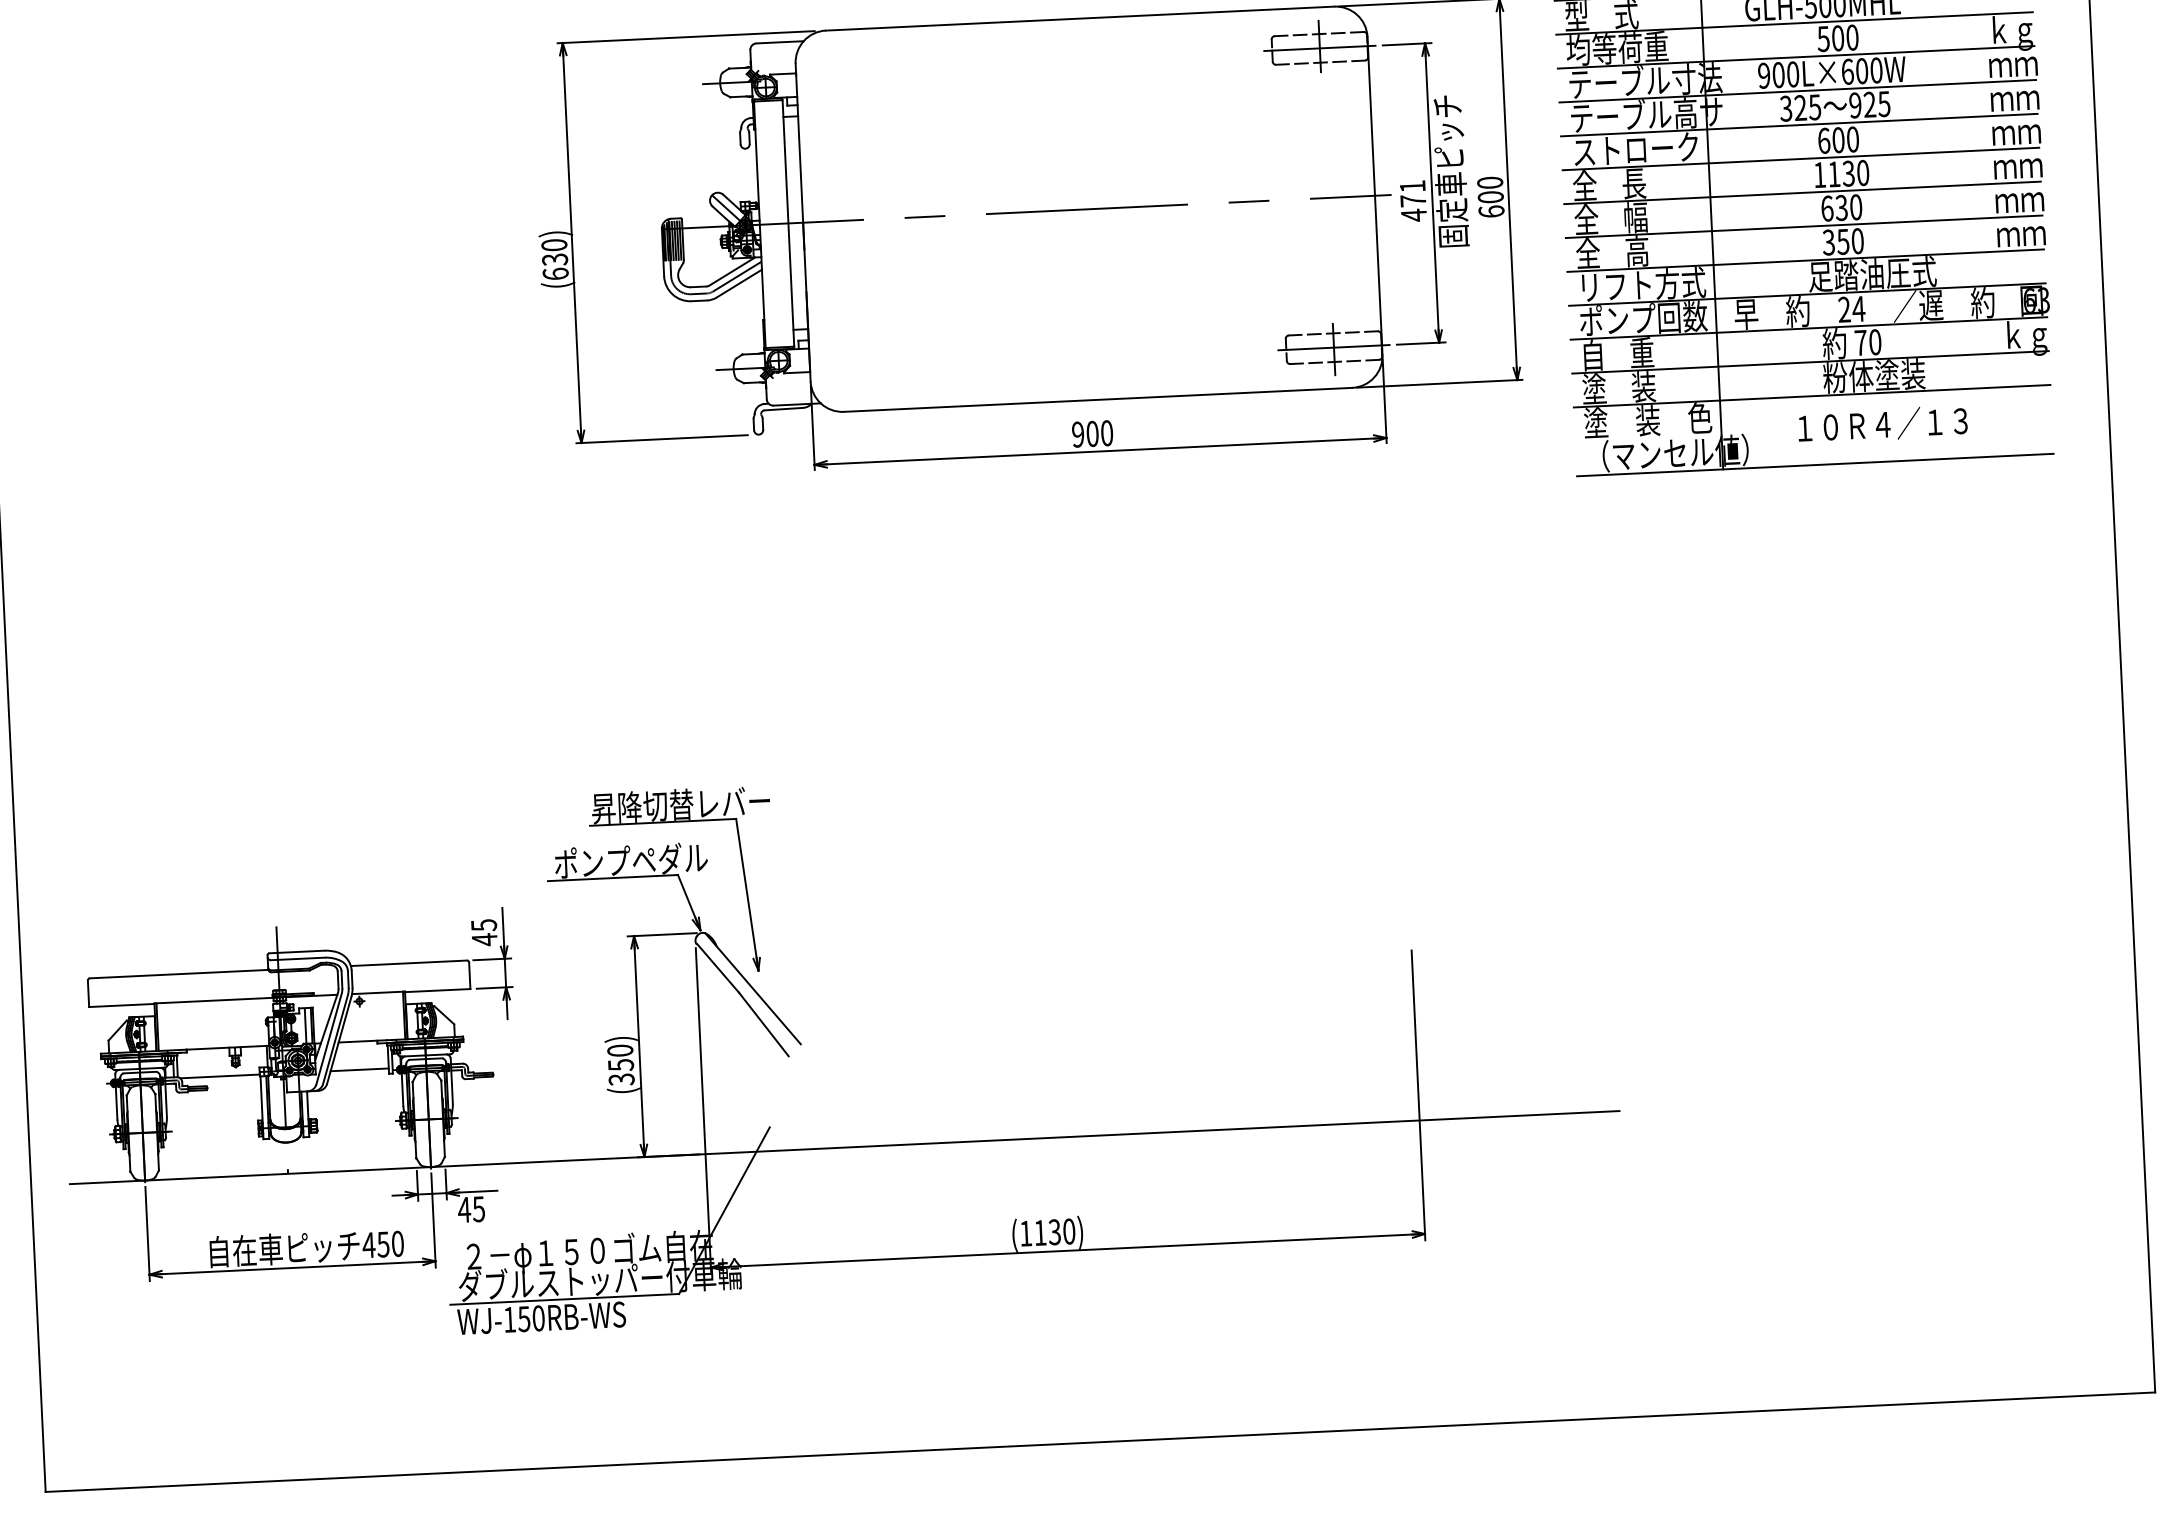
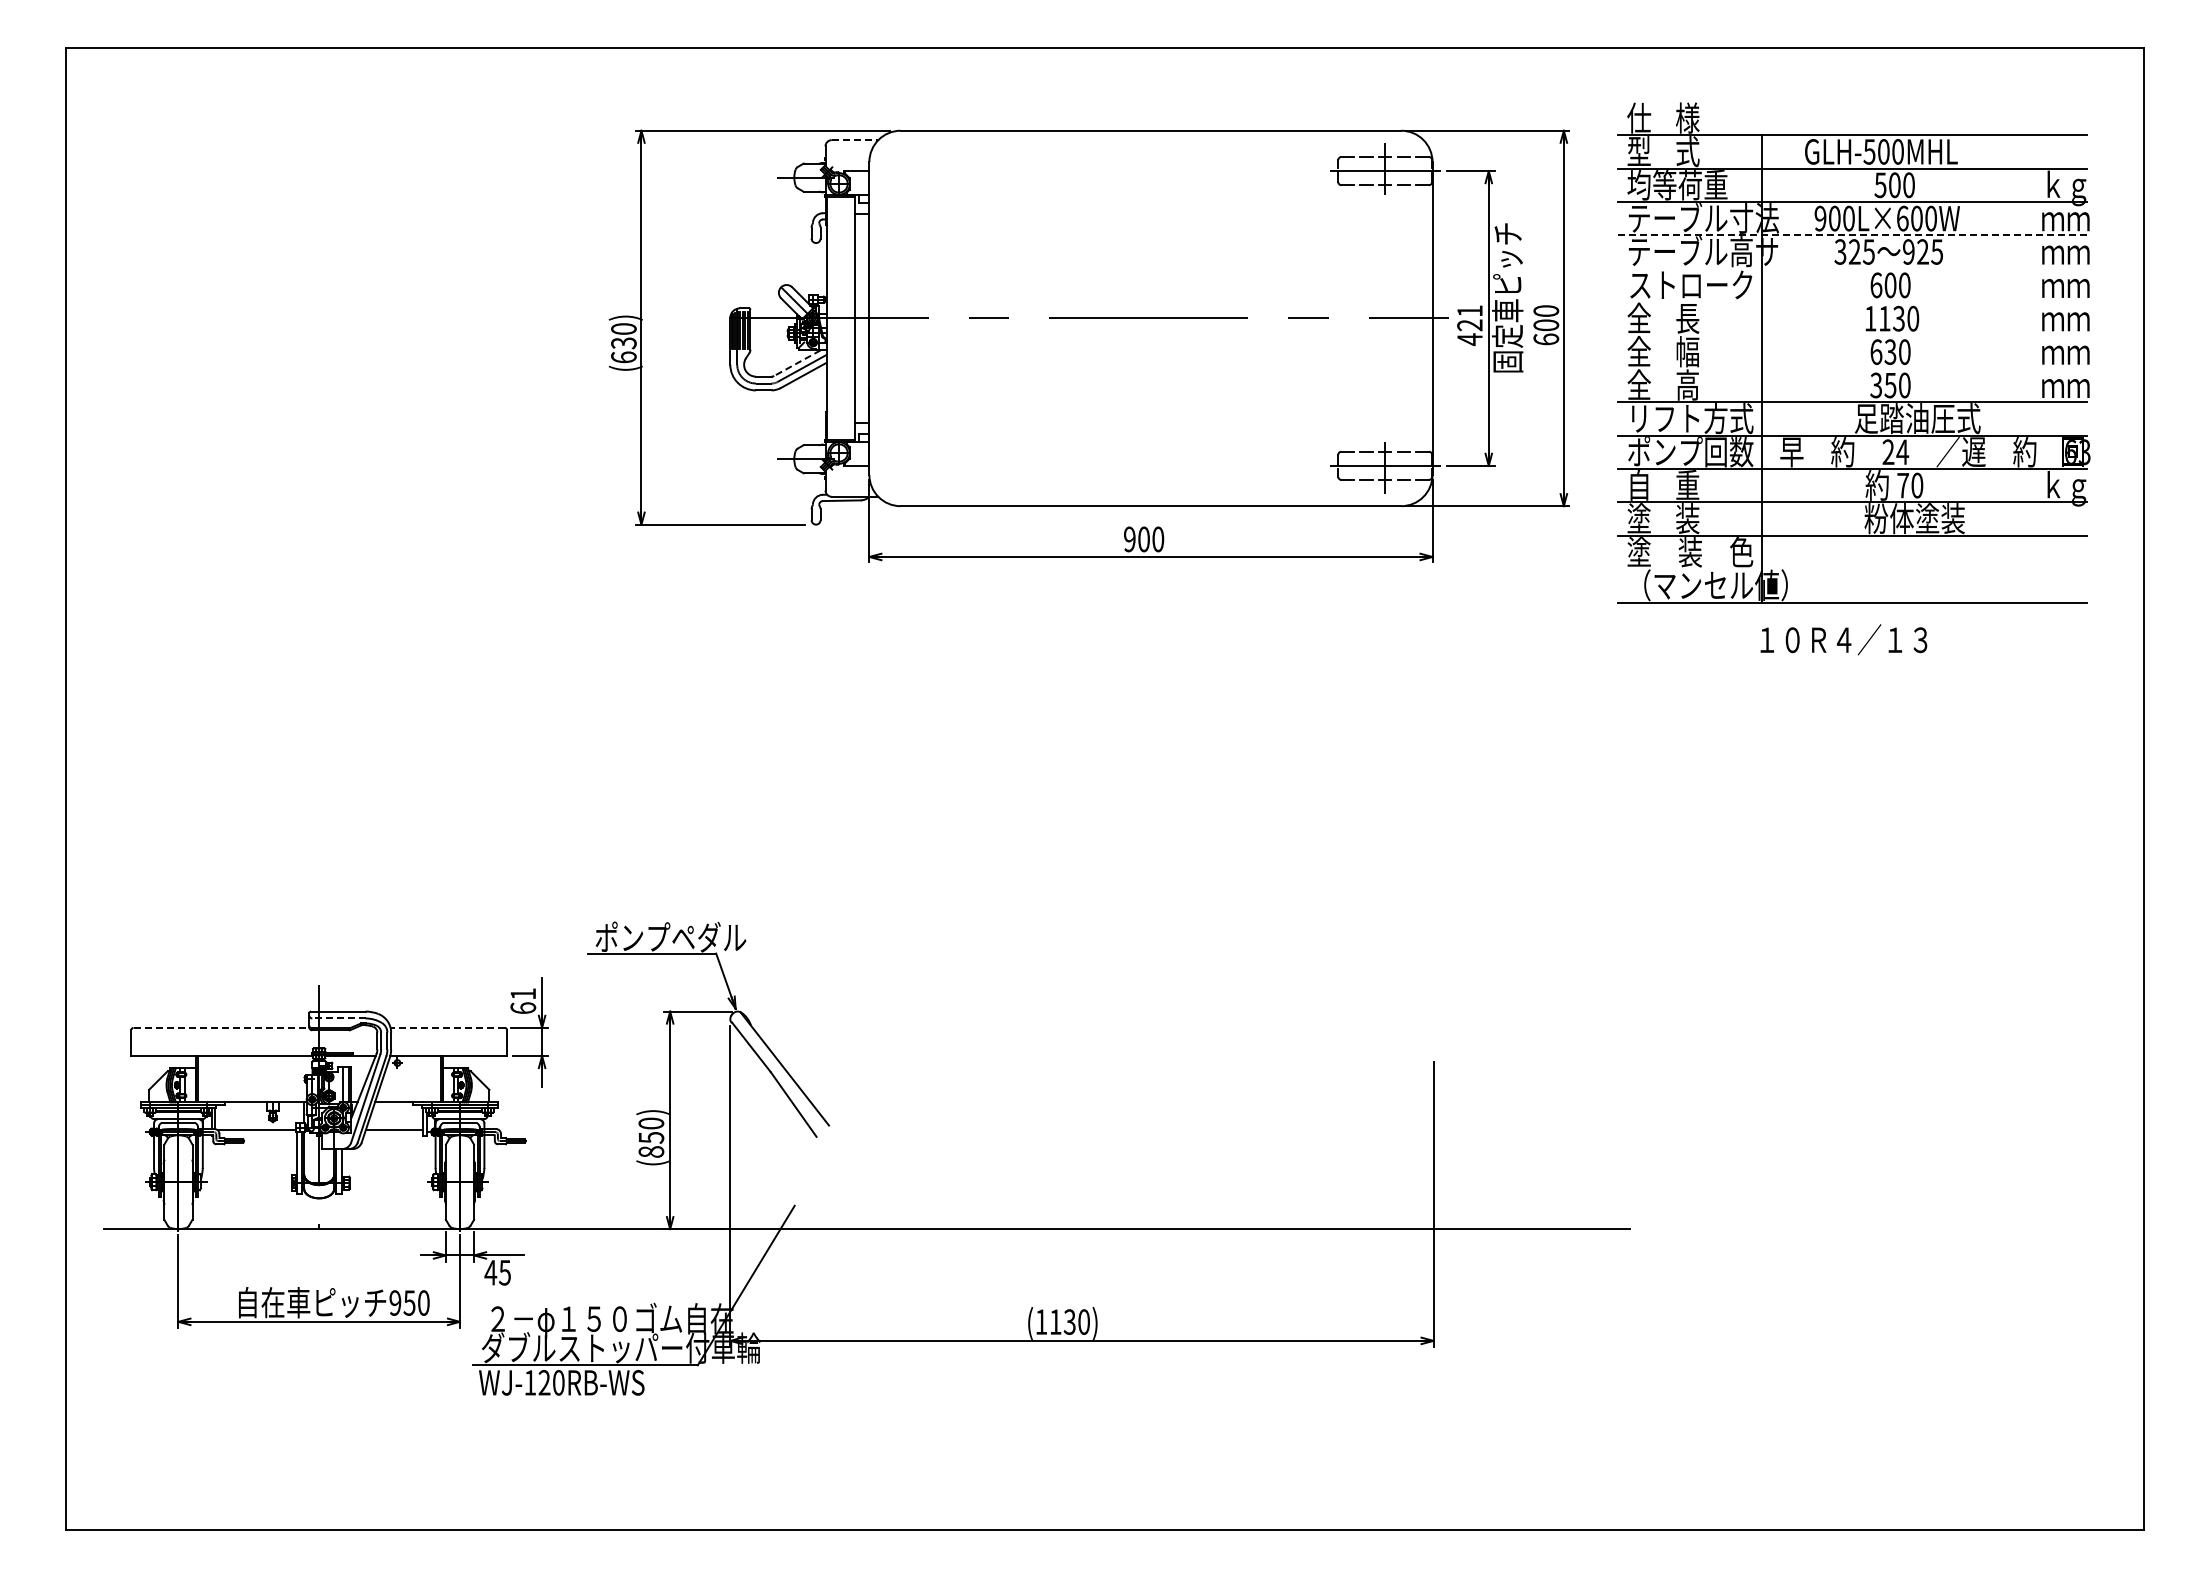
line: (780, 42) -> (855, 140), solid -> dashed
line: (1797, 91) -> (1852, 235), solid -> dashed
line: (1799, 124) -> (1852, 268), removed
line: (1800, 159) -> (1852, 302), removed
line: (1802, 192) -> (1852, 335), removed
text: (1412, 201) -> (1469, 325), 471 -> 421
line: (1803, 226) -> (1852, 368), removed
line: (732, 271) -> (797, 363), solid -> dashed
text: (1882, 424) -> (1843, 639), moved
part: (679, 821) -> (720, 901), removed
text: (484, 932) -> (523, 1001), 45 -> 61
line: (298, 958) -> (339, 1018), solid -> dashed
line: (408, 962) -> (447, 1027), solid -> dashed
line: (179, 973) -> (221, 1027), solid -> dashed
text: (621, 1080) -> (651, 1152), (350) -> (850)
text: (369, 1244) -> (395, 1302), 450 -> 950
text: (524, 1318) -> (544, 1382), WJ-150RB-WS -> WJ-120RB-WS

